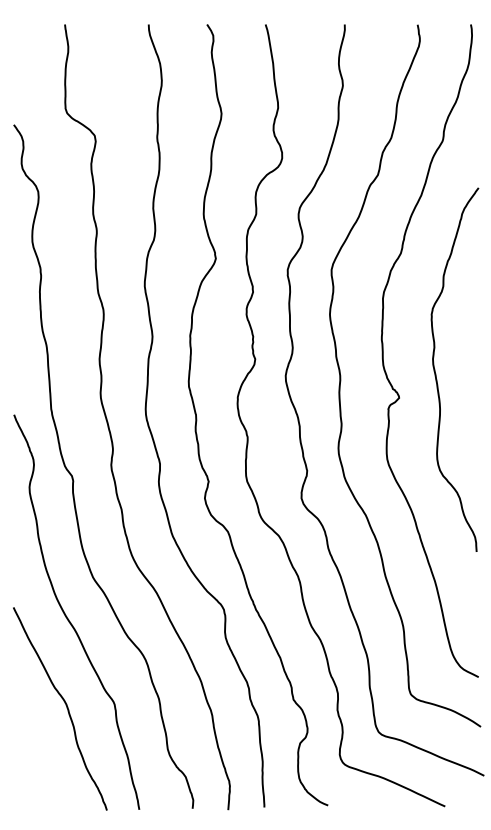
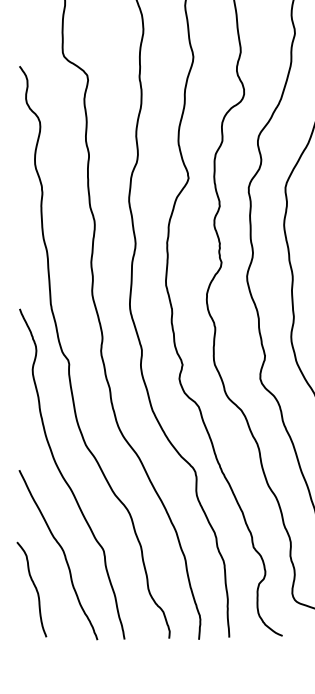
curve: (32, 748) -> (35, 588), added

